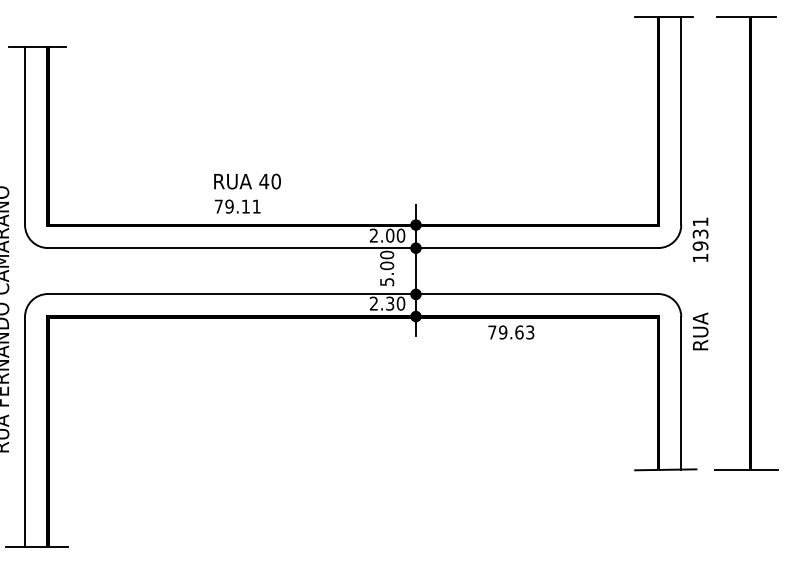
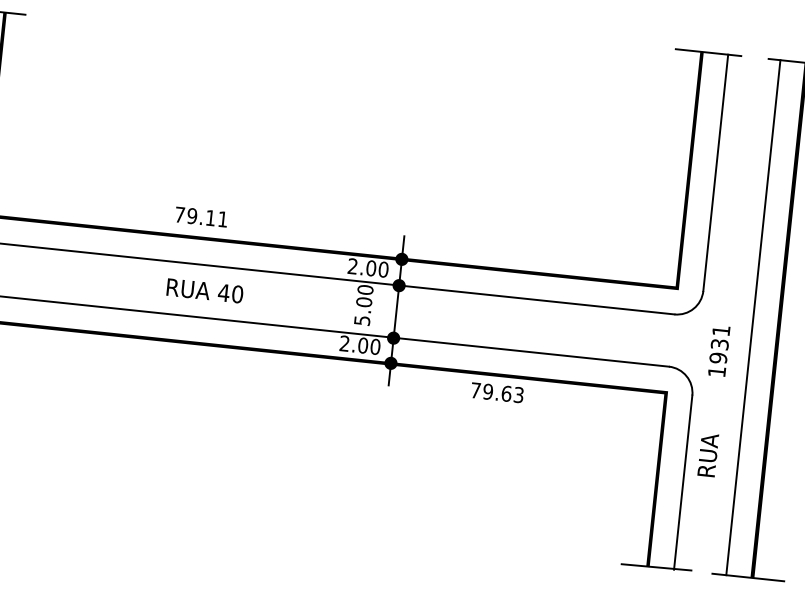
text: (247, 181) -> (205, 290), moved
line: (727, 243) -> (753, 317), added
text: (700, 283) -> (713, 400), moved
text: (390, 303) -> (363, 345), 2.30 -> 2.00

